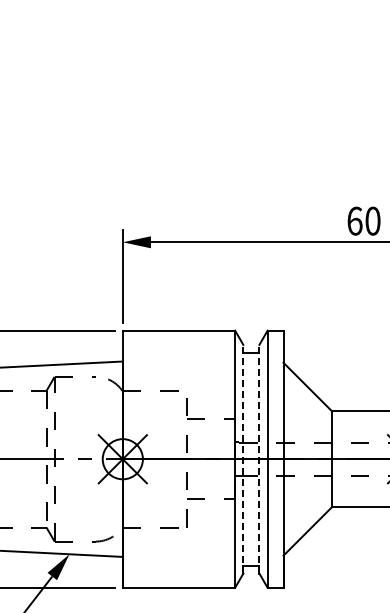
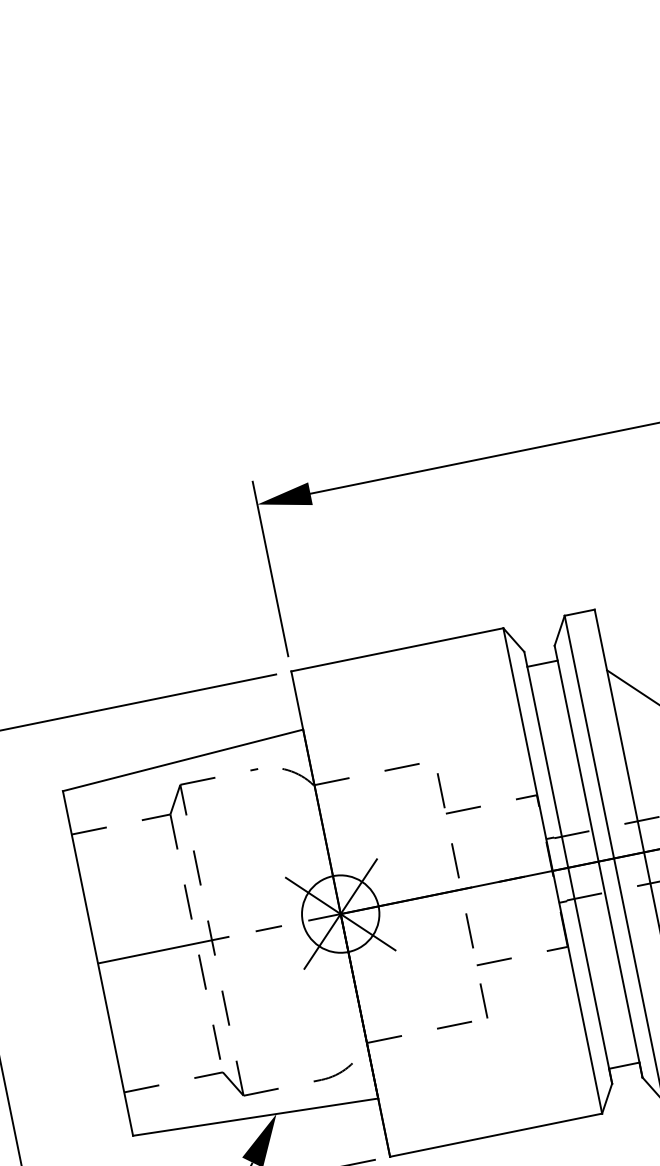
line: (243, 458) -> (568, 866), dashed -> solid
line: (259, 458) -> (598, 860), dashed -> solid

